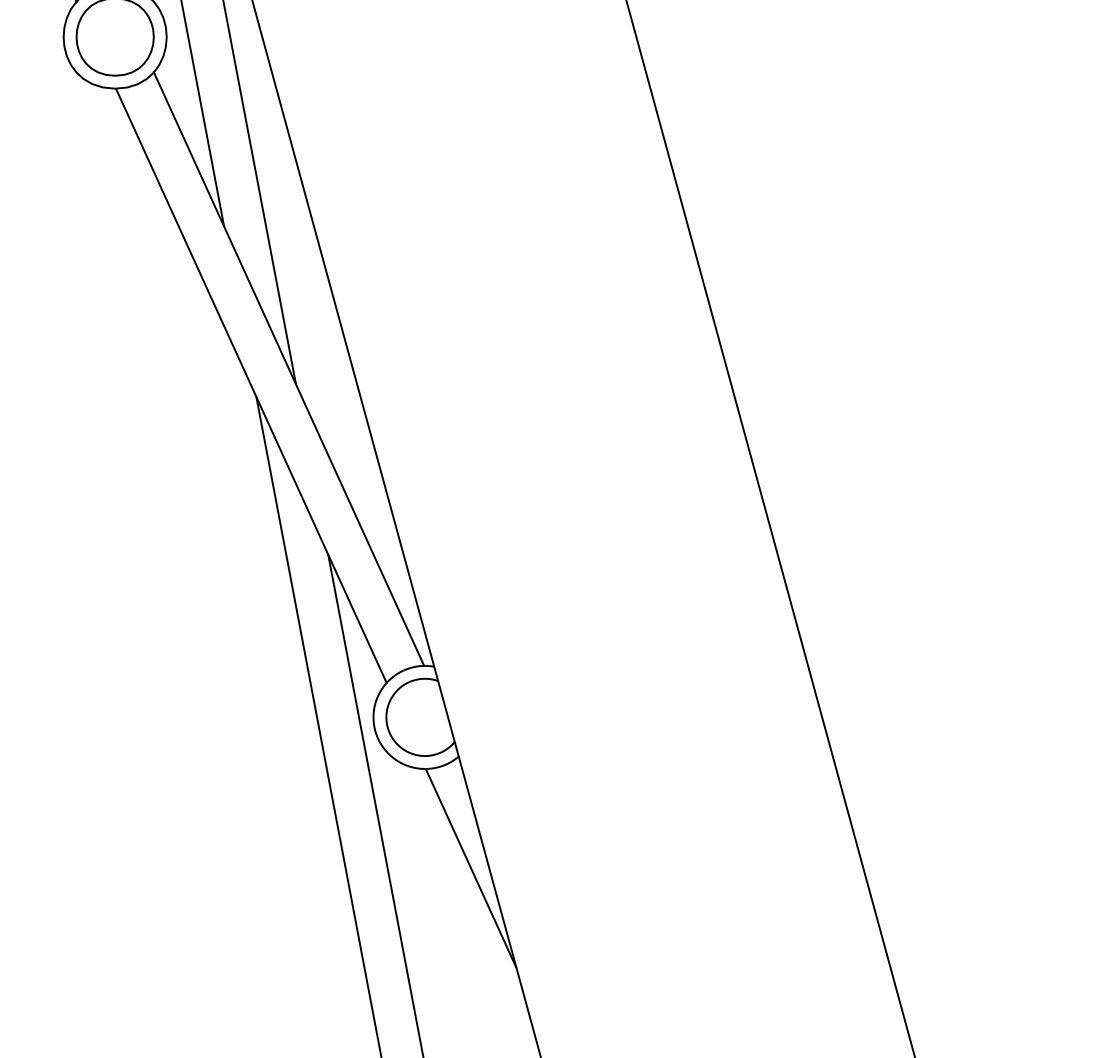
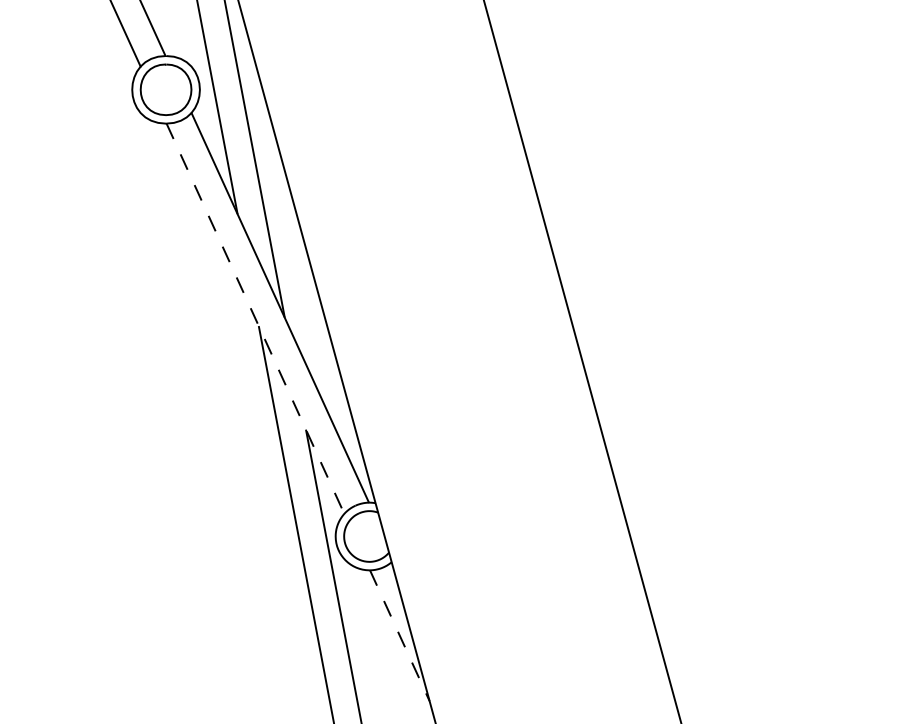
line: (251, 385) -> (255, 318), solid -> dashed
line: (470, 868) -> (399, 635), solid -> dashed

